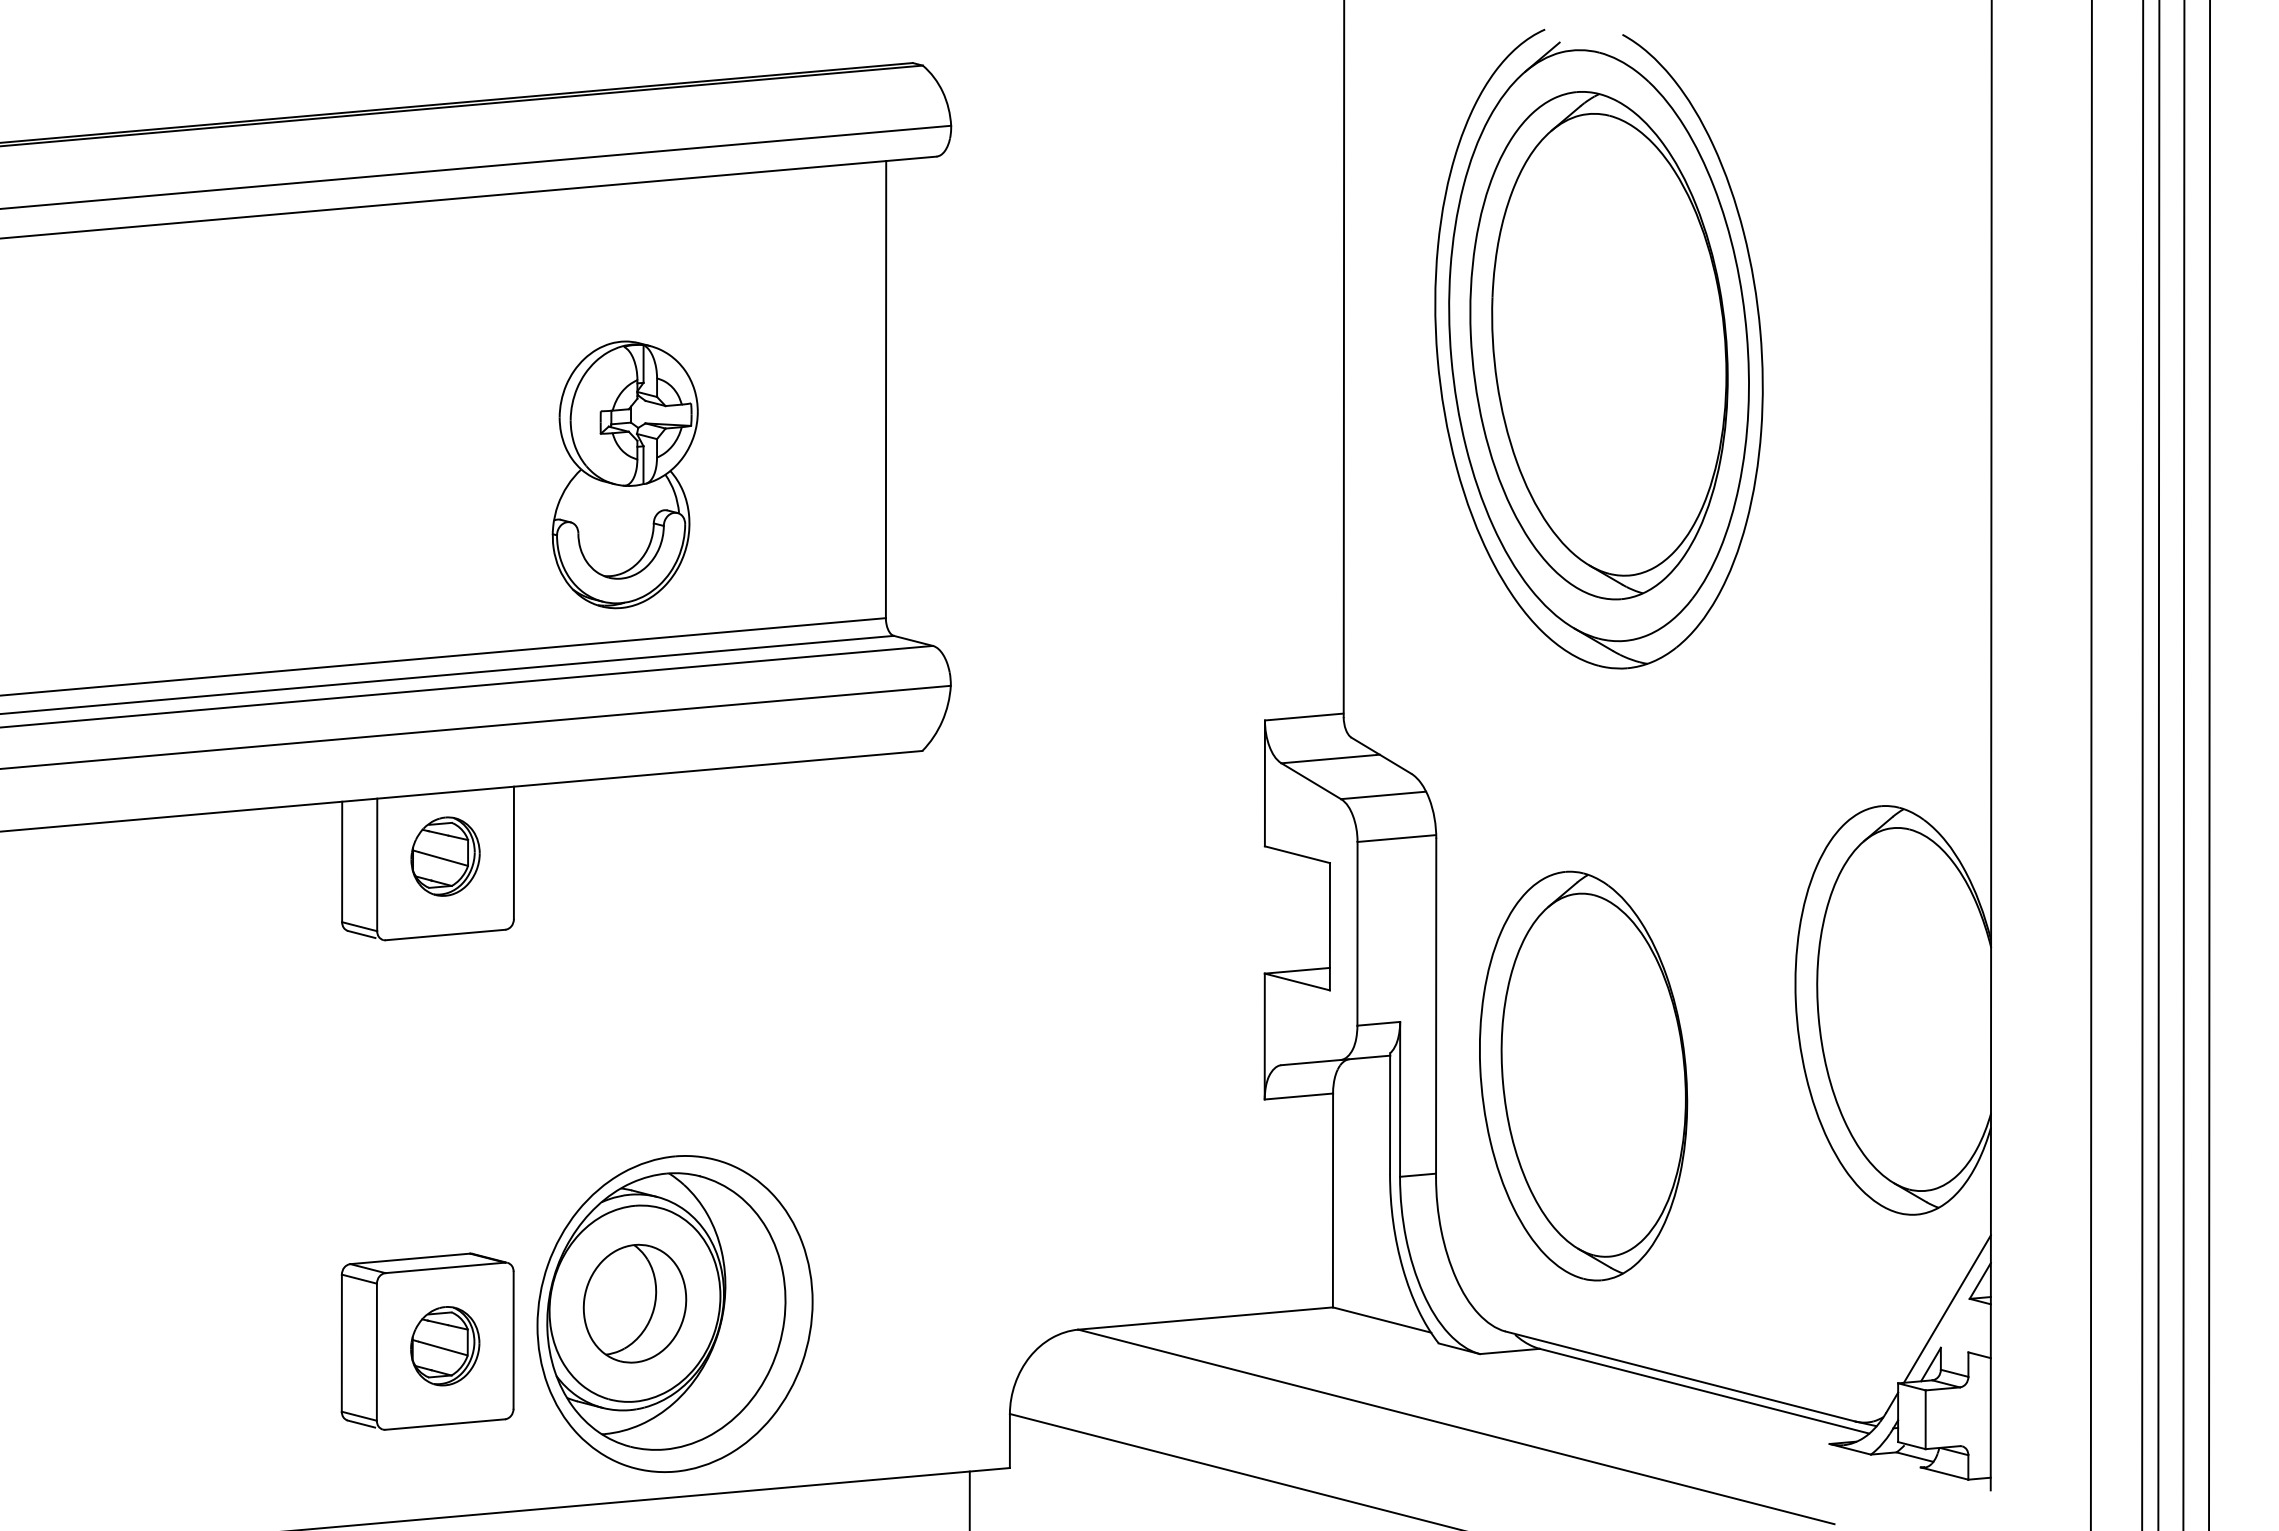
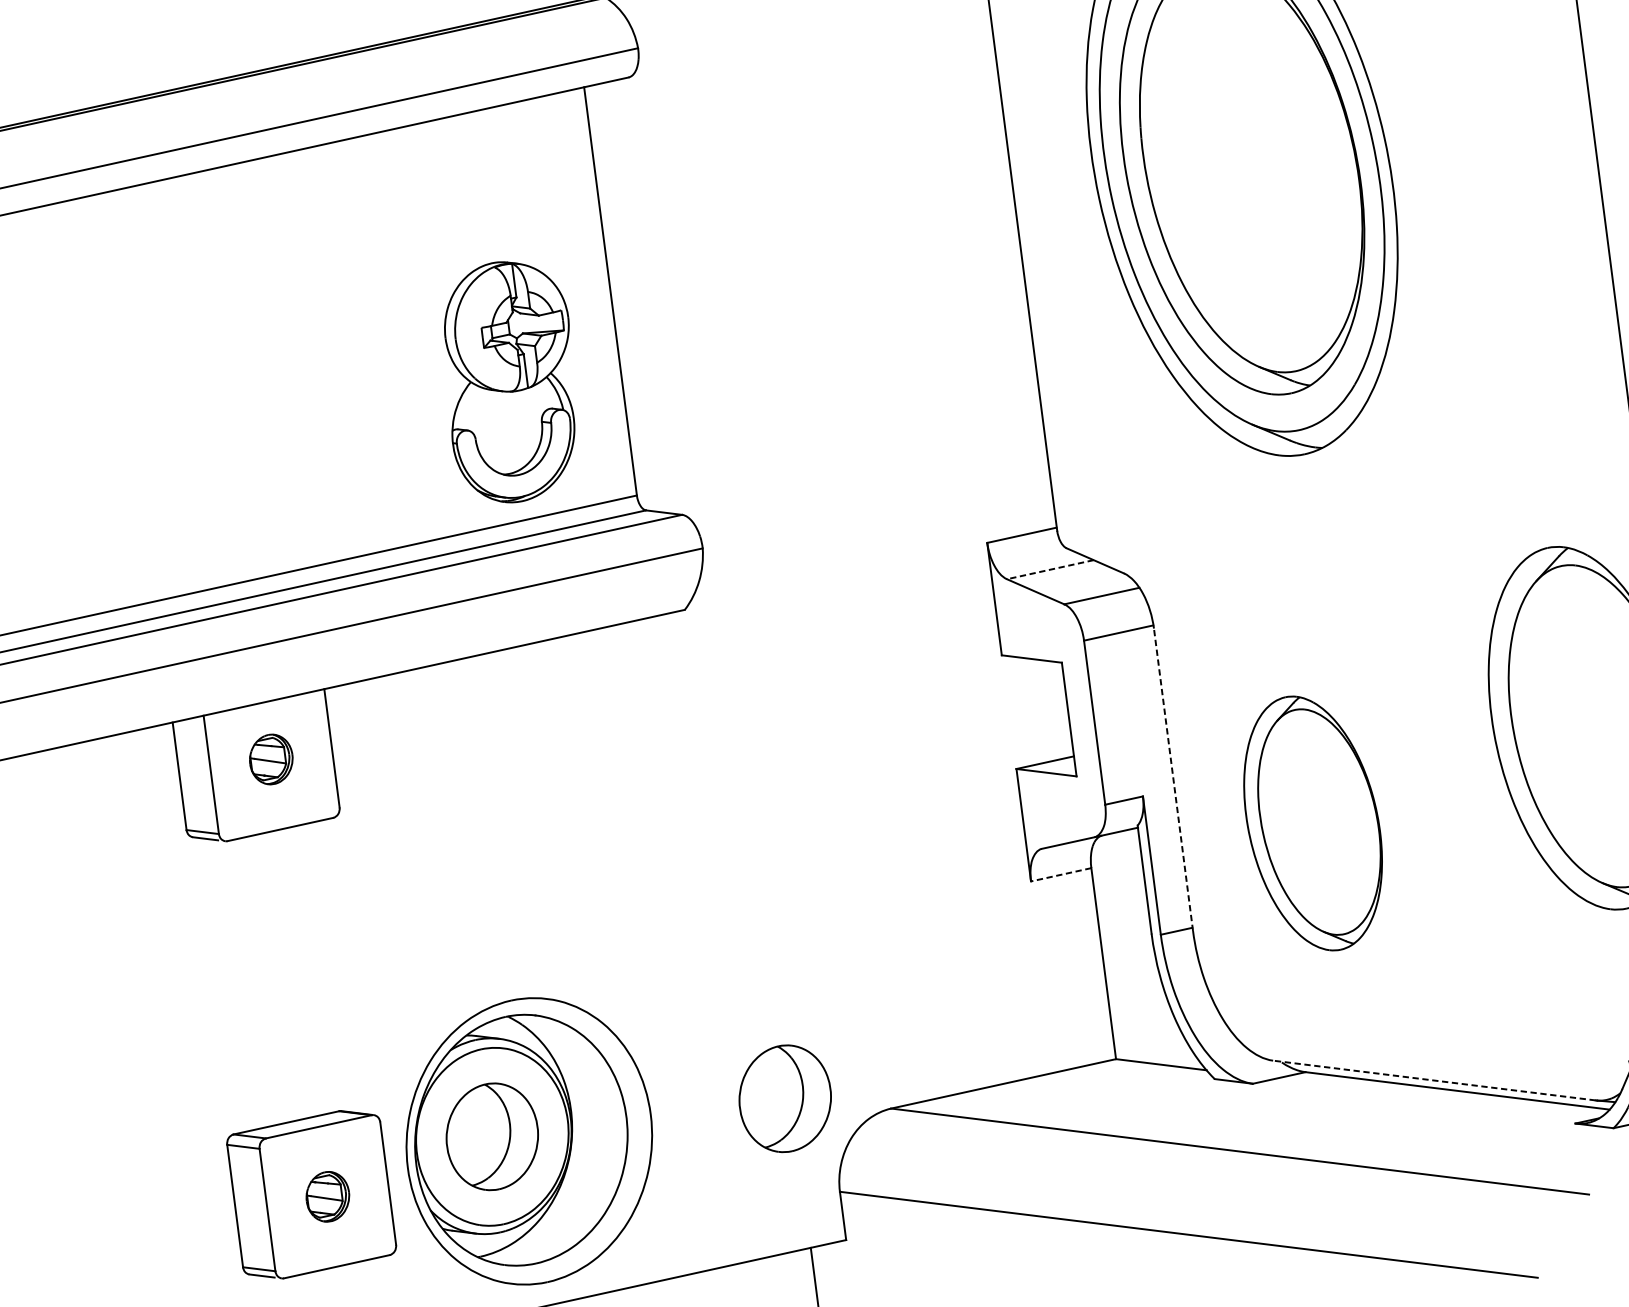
part: (624, 474) -> (510, 381), moved
line: (1330, 759) -> (1050, 570), solid -> dashed
part: (445, 856) -> (271, 759), size x0.7
line: (1436, 1007) -> (1173, 779), solid -> dashed
part: (1583, 1075) -> (1312, 823), size x0.7
line: (1298, 1096) -> (1060, 874), solid -> dashed
part: (962, 1303) -> (784, 1098), added
part: (445, 1346) -> (328, 1196), size x0.7
line: (1680, 1376) -> (1434, 1080), solid -> dashed

